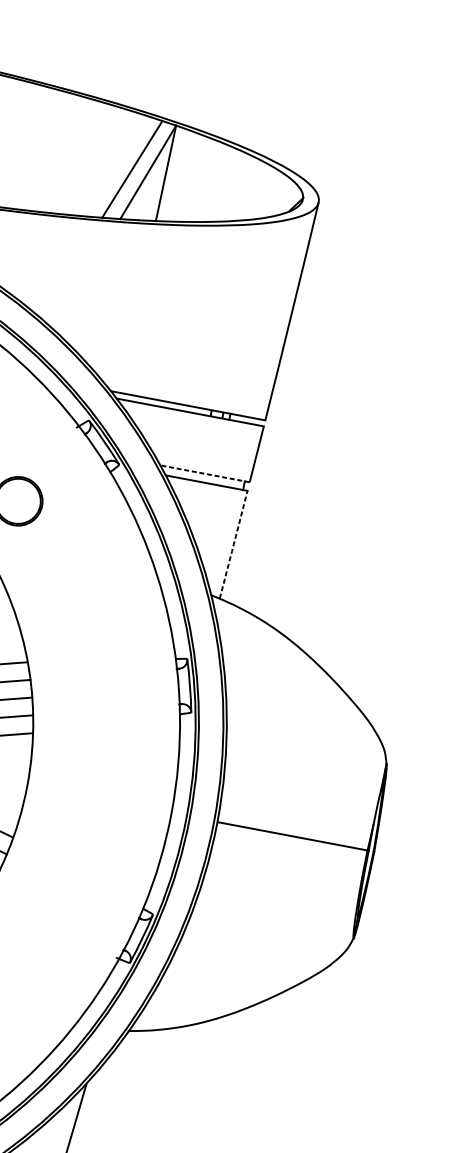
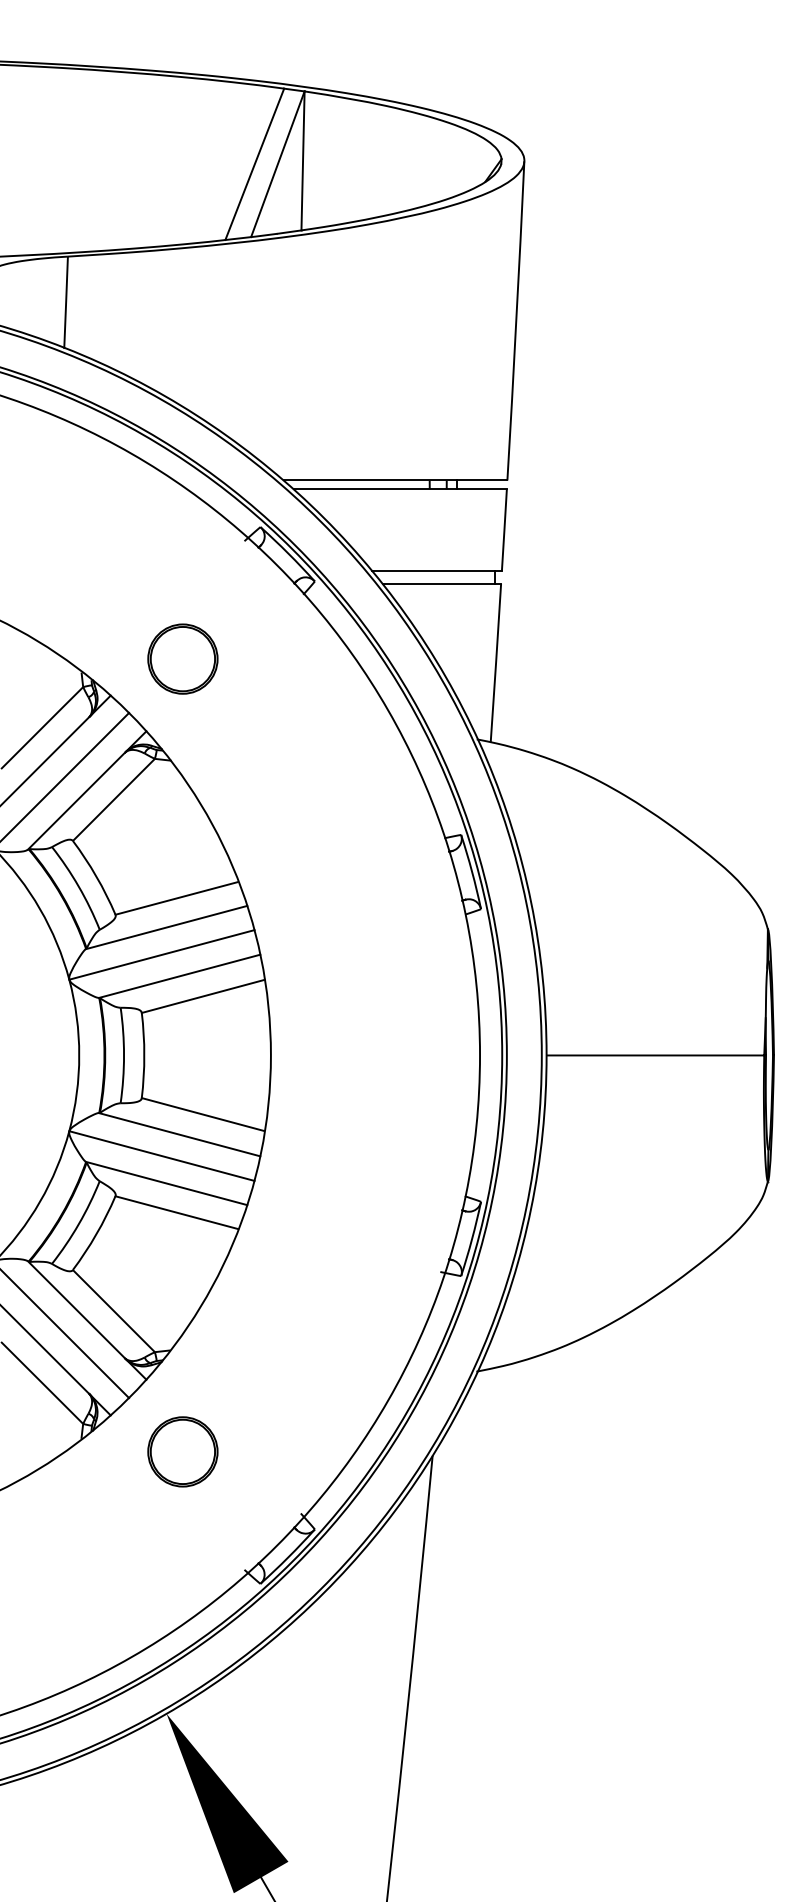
line: (205, 474) -> (437, 571), dashed -> solid
arc: (234, 544) -> (496, 662), dashed -> solid

